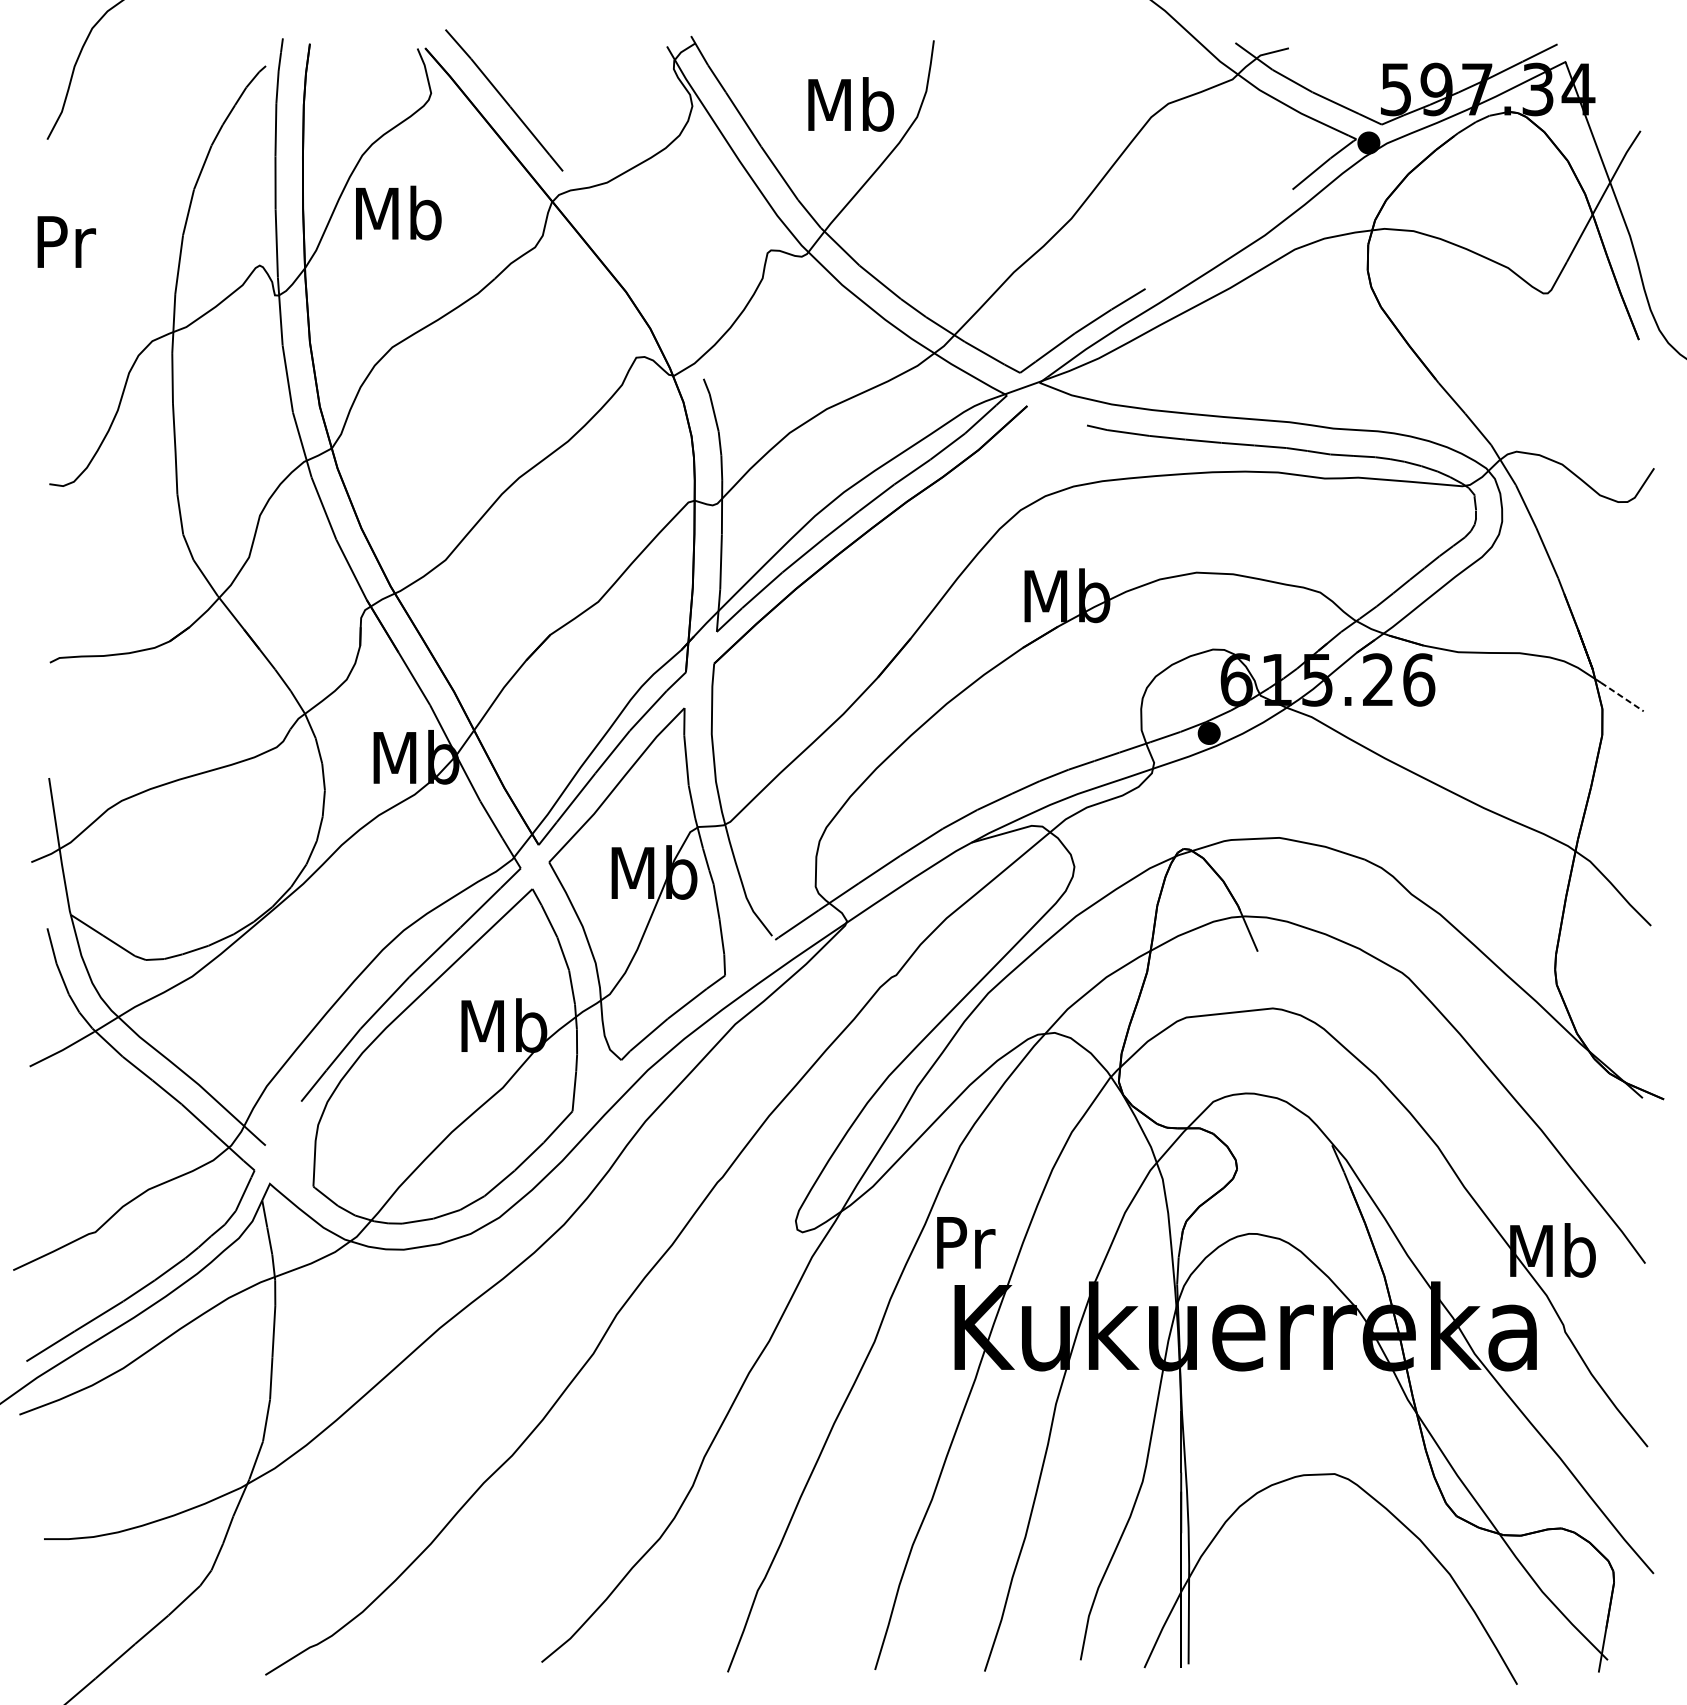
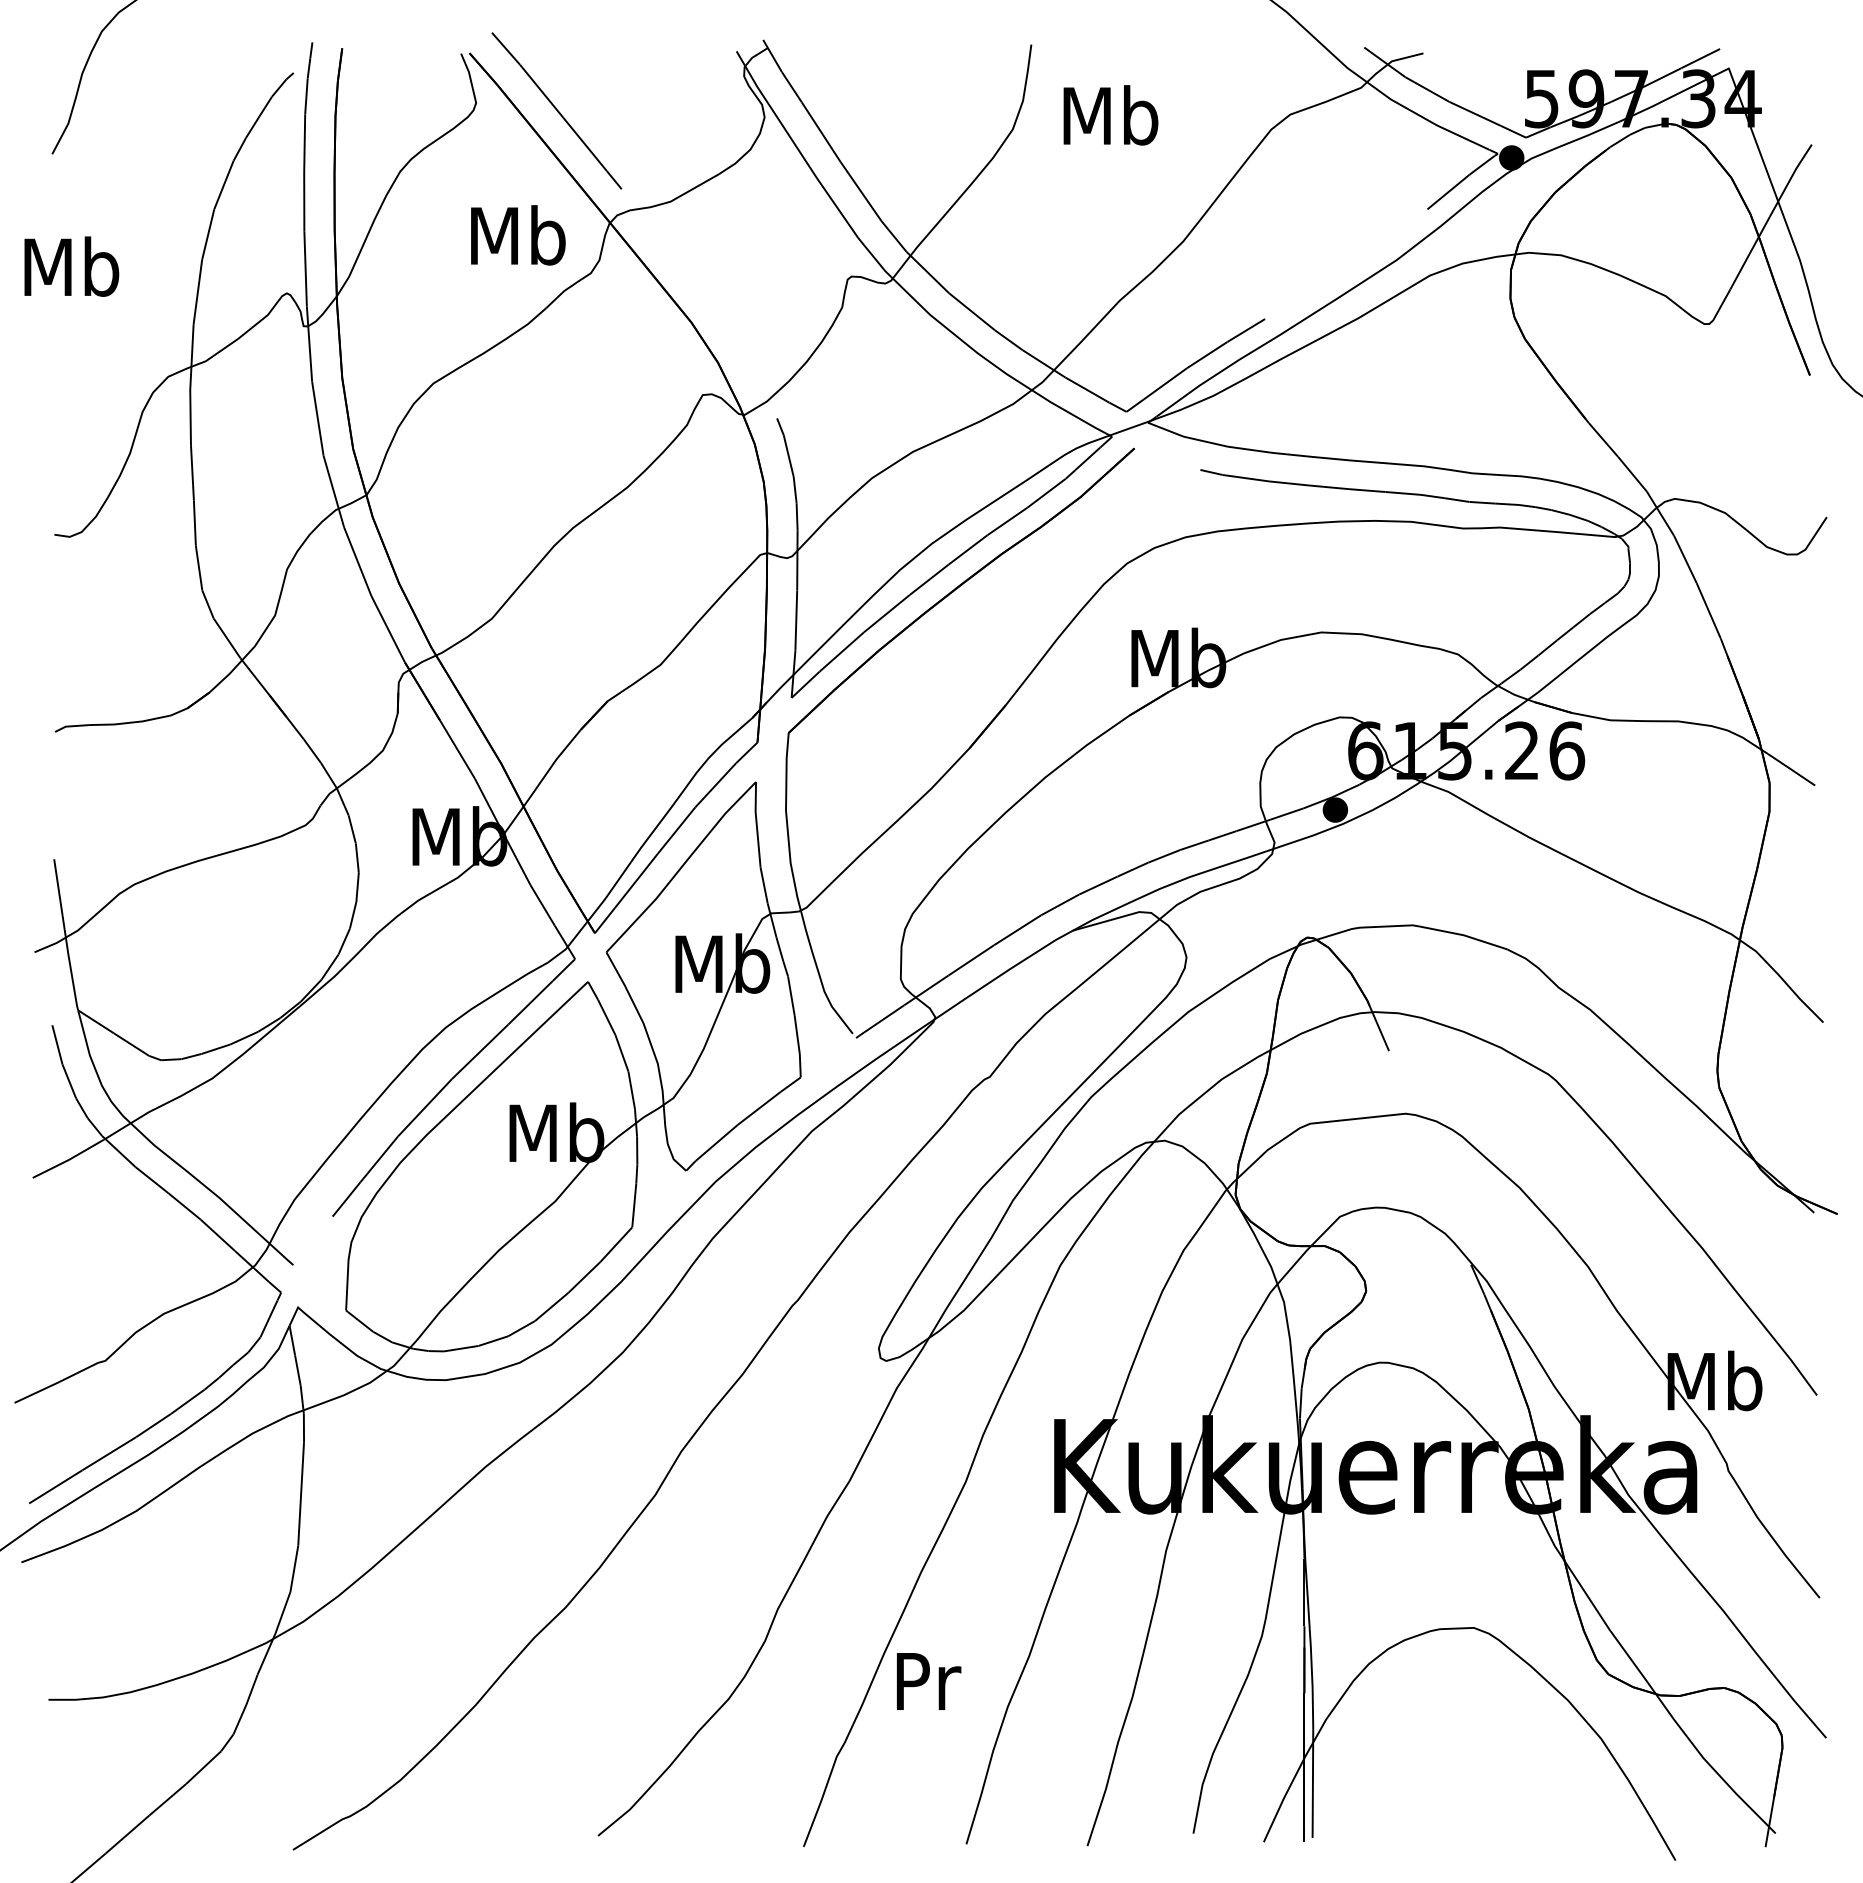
text: (850, 104) -> (1110, 115), moved
text: (398, 213) -> (518, 235), moved
text: (64, 241) -> (71, 266), Pr -> Mb
line: (1623, 697) -> (1792, 770), dashed -> solid
text: (966, 1242) -> (929, 1681), moved

